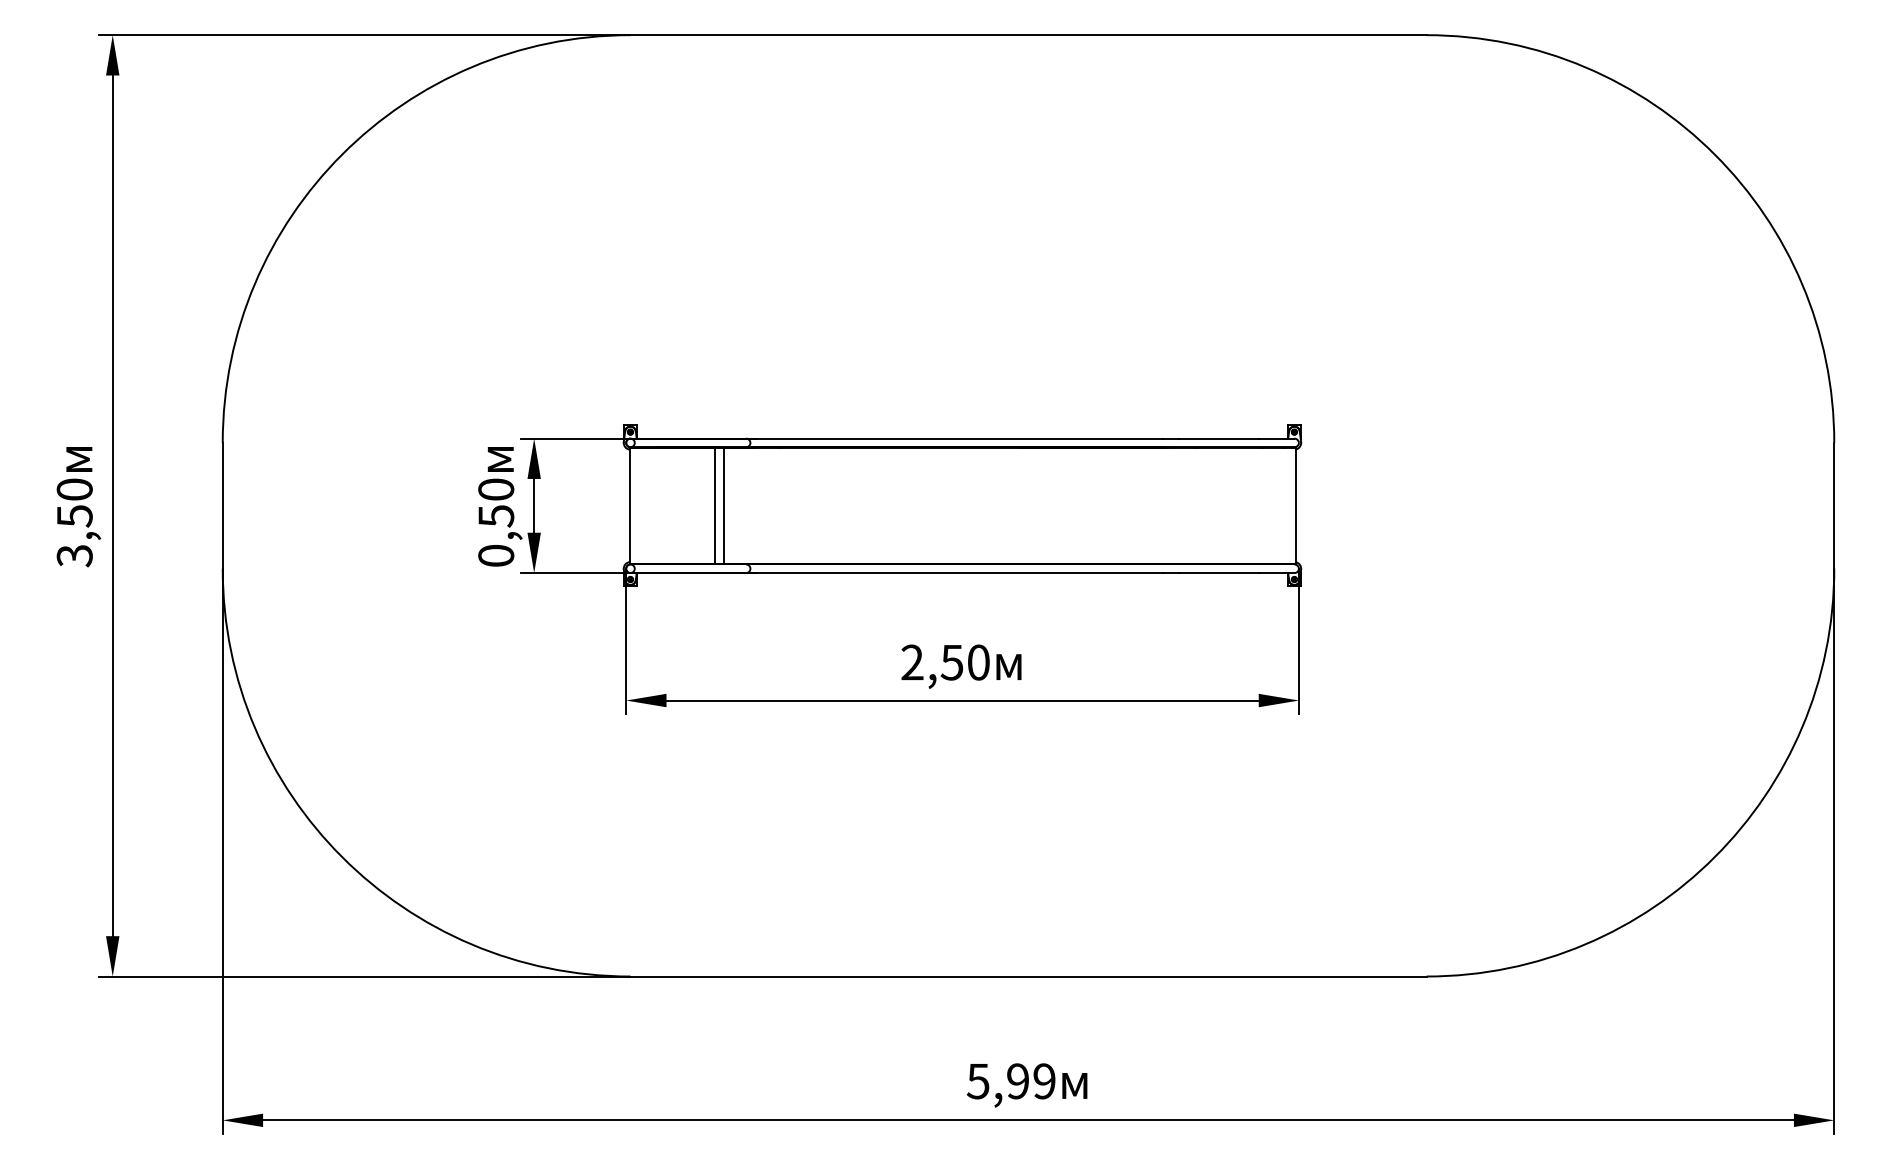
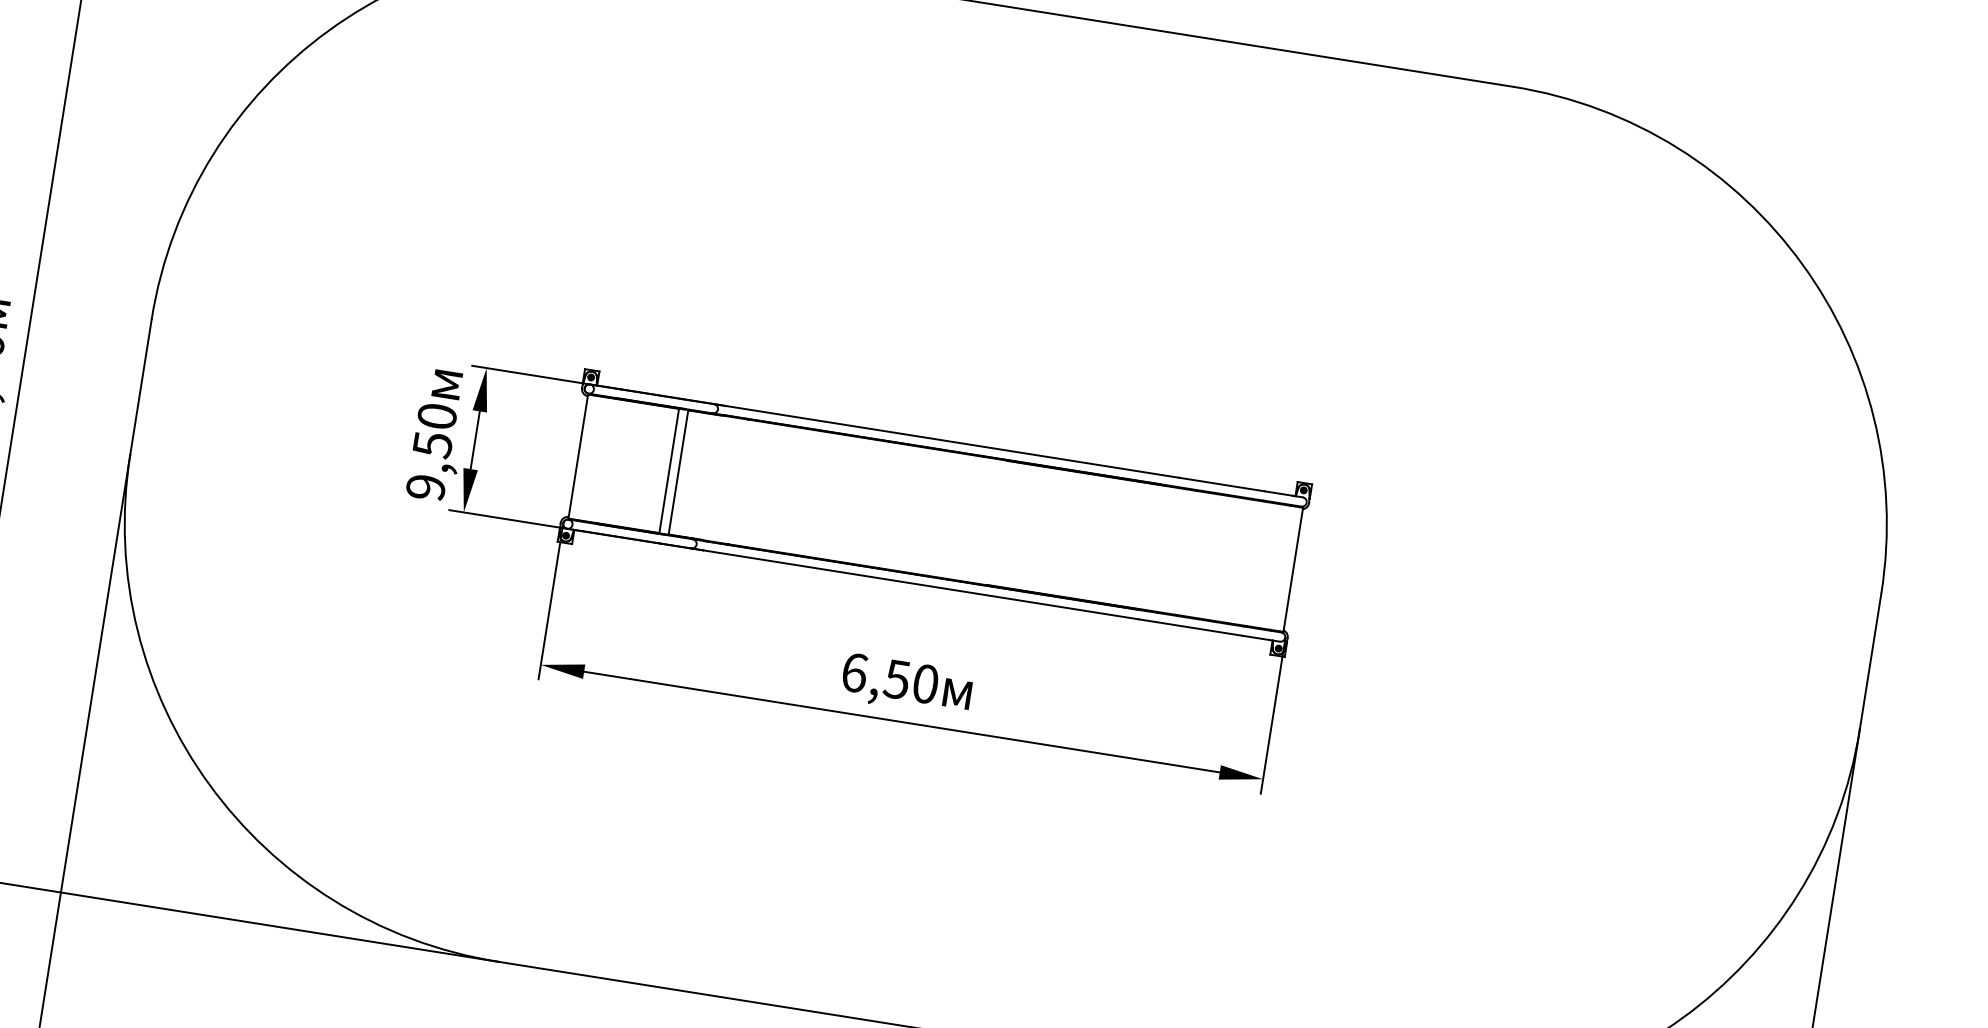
text: (496, 555) -> (426, 487), 0,50 -> 9,50
text: (912, 662) -> (854, 672), 2,50 -> 6,50

